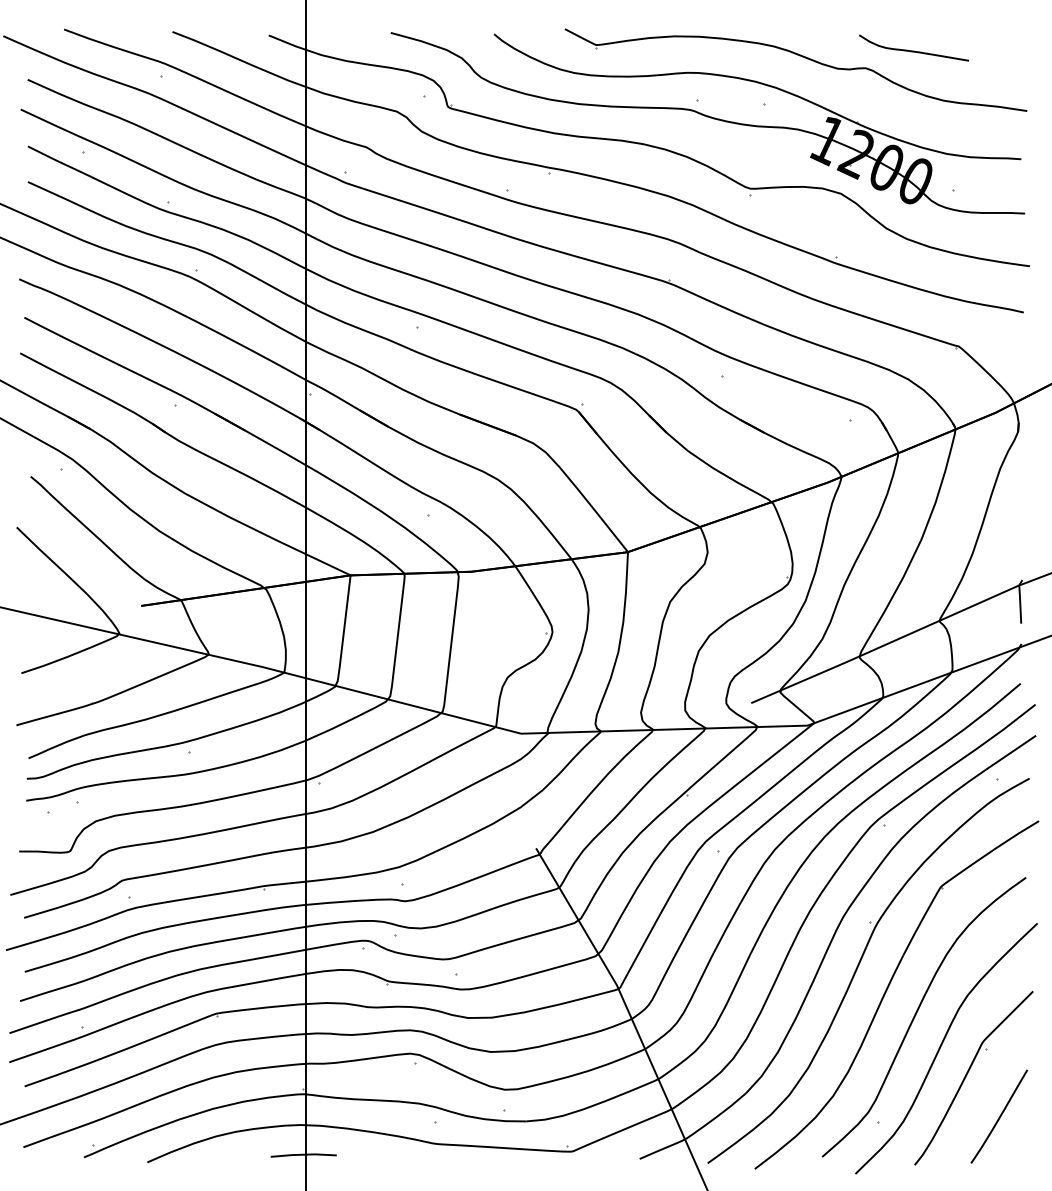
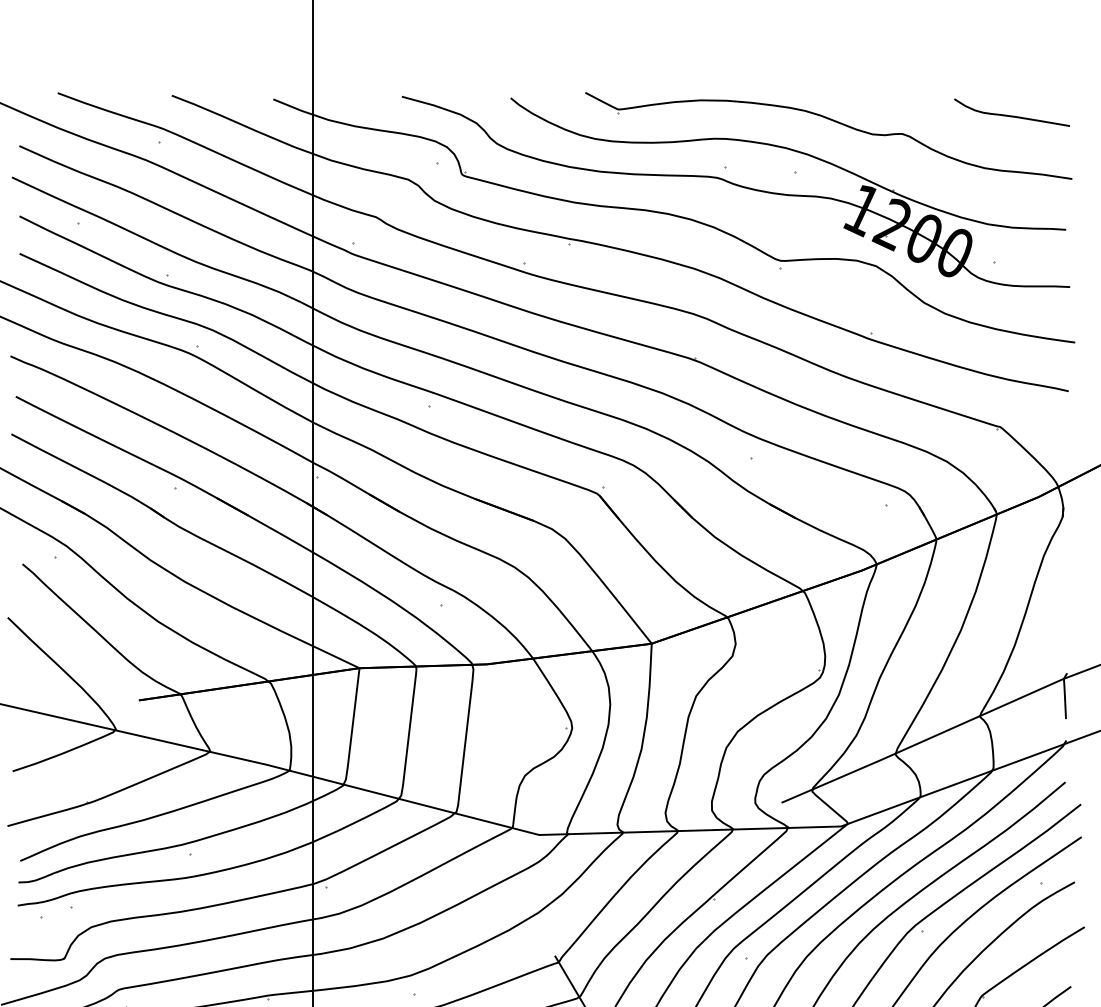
curve: (914, 50) -> (1012, 115), moved

